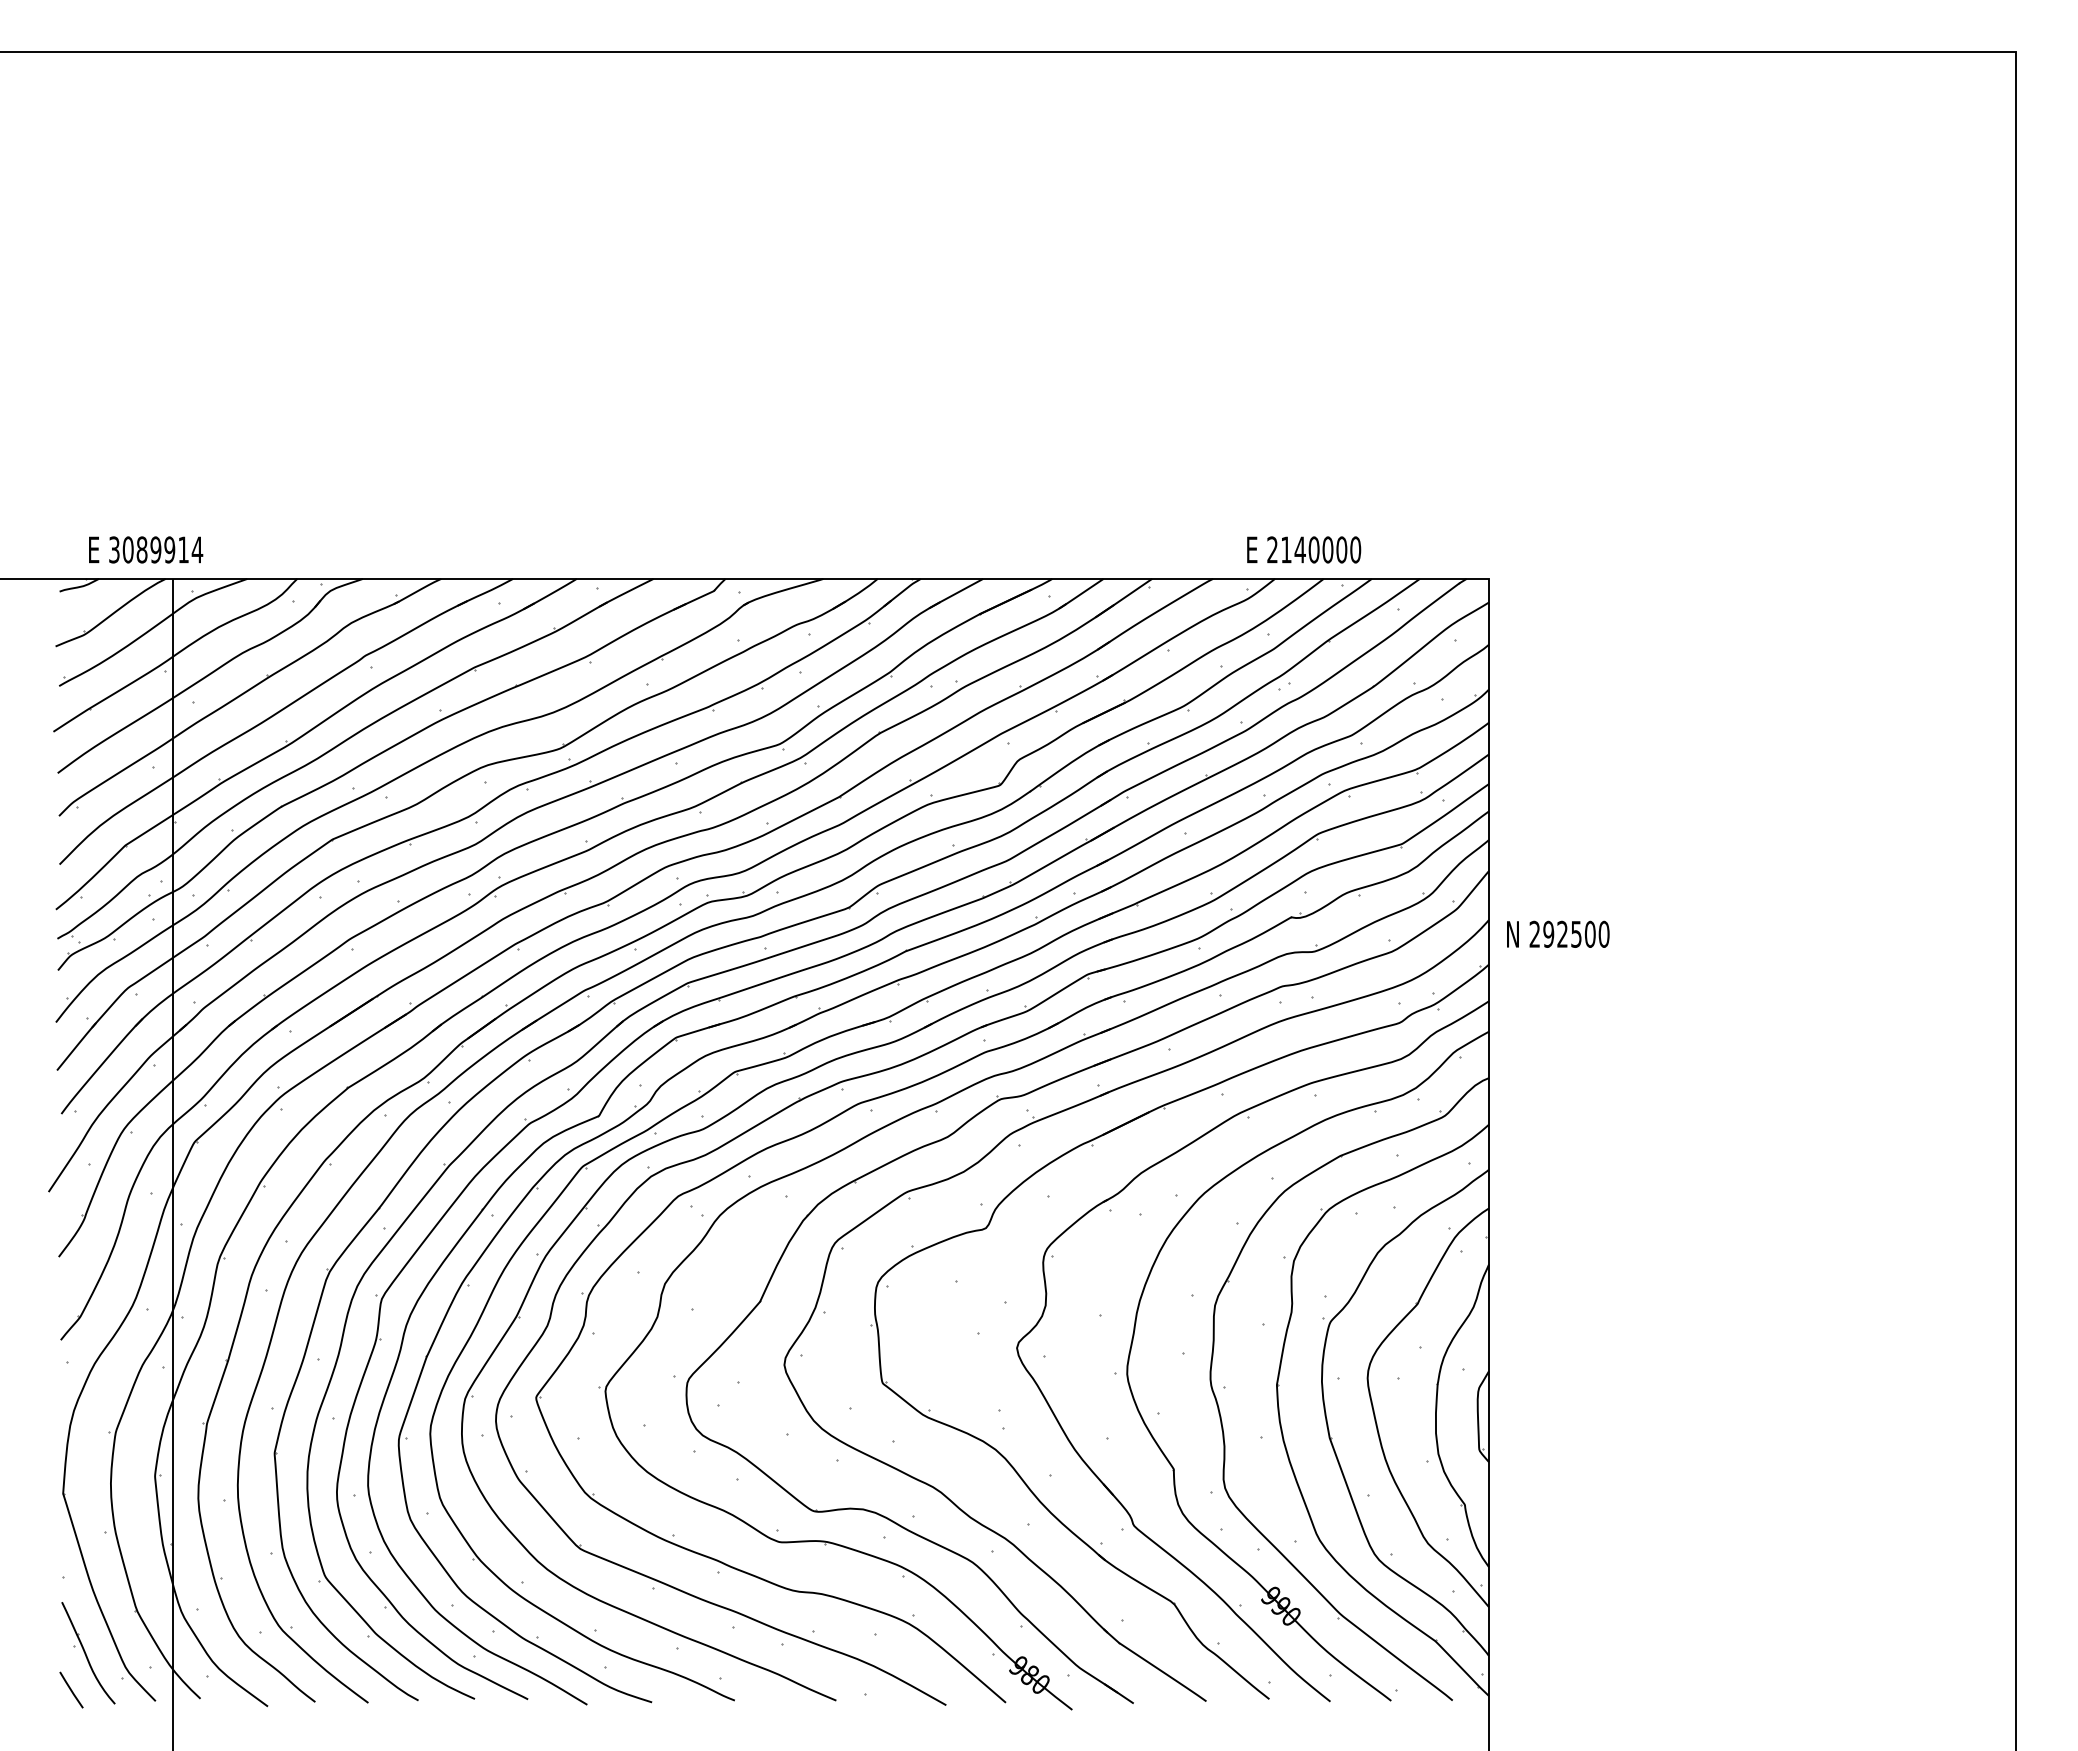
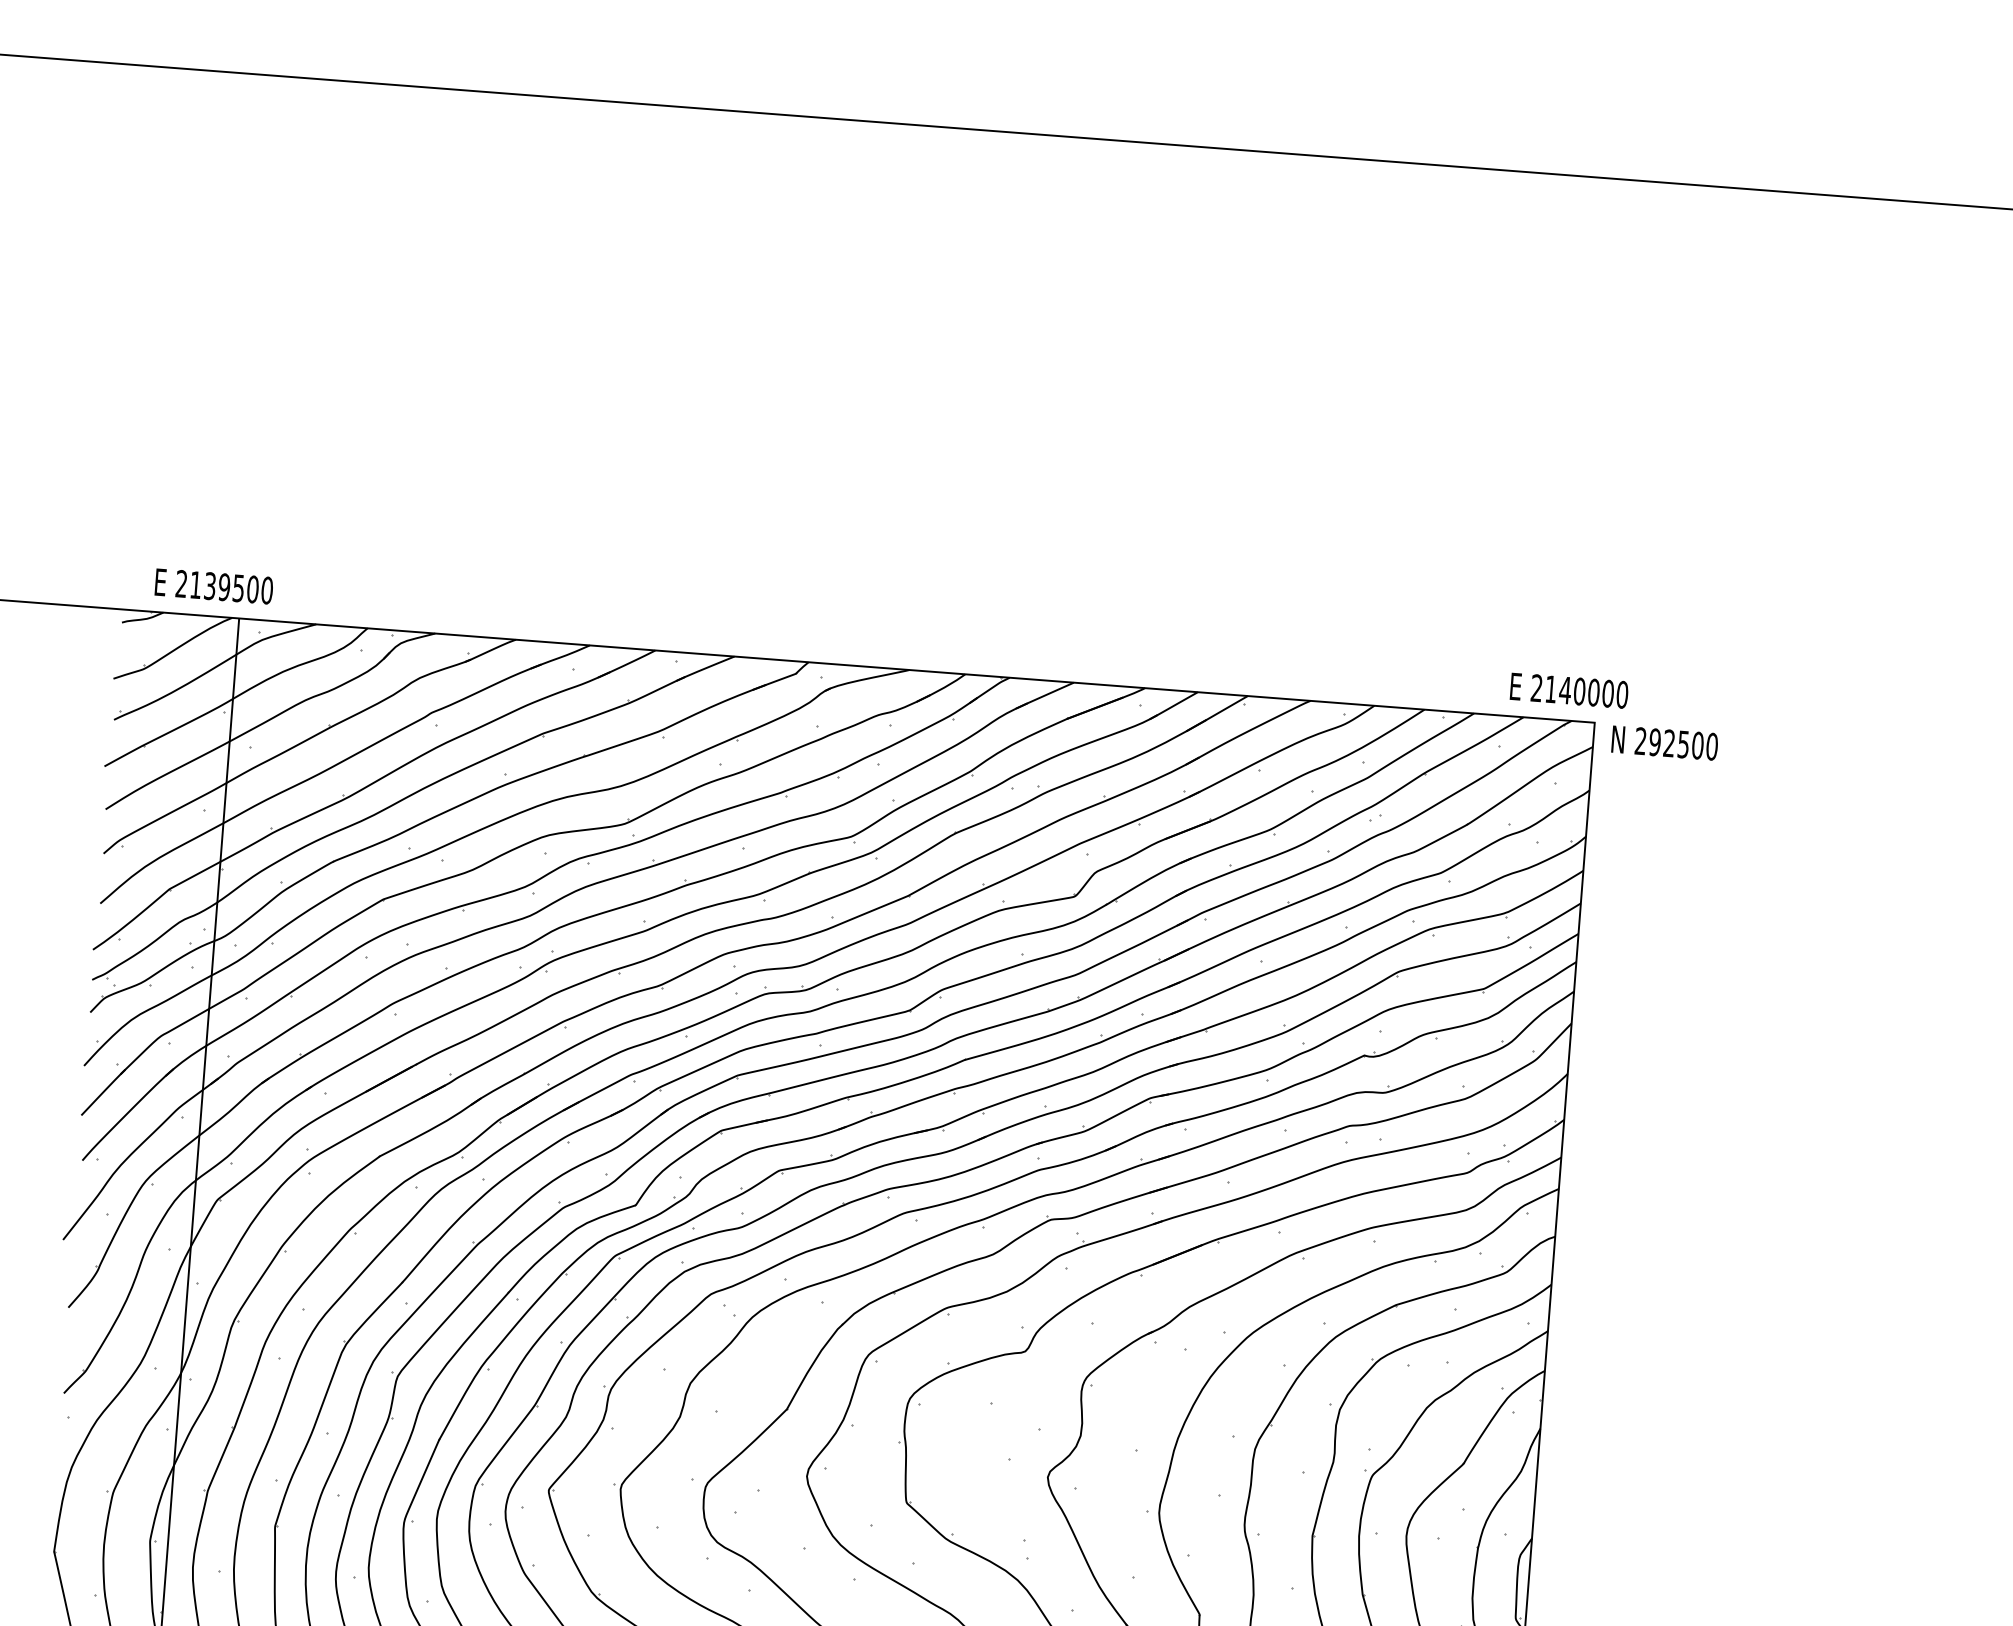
text: (156, 549) -> (225, 586), 3089914 -> 2139500
text: (1304, 549) -> (1569, 690), moved
text: (1558, 933) -> (1665, 742), moved

